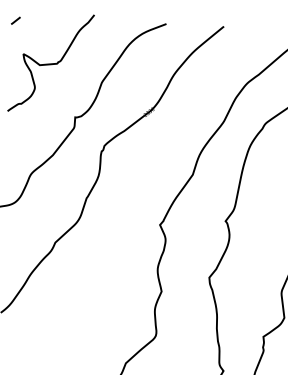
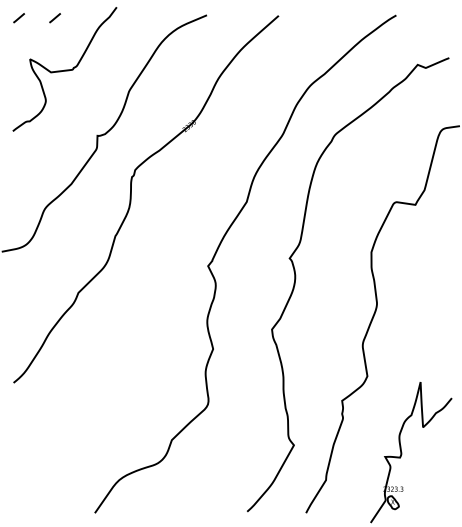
line: (44, 22) -> (54, 18), added

